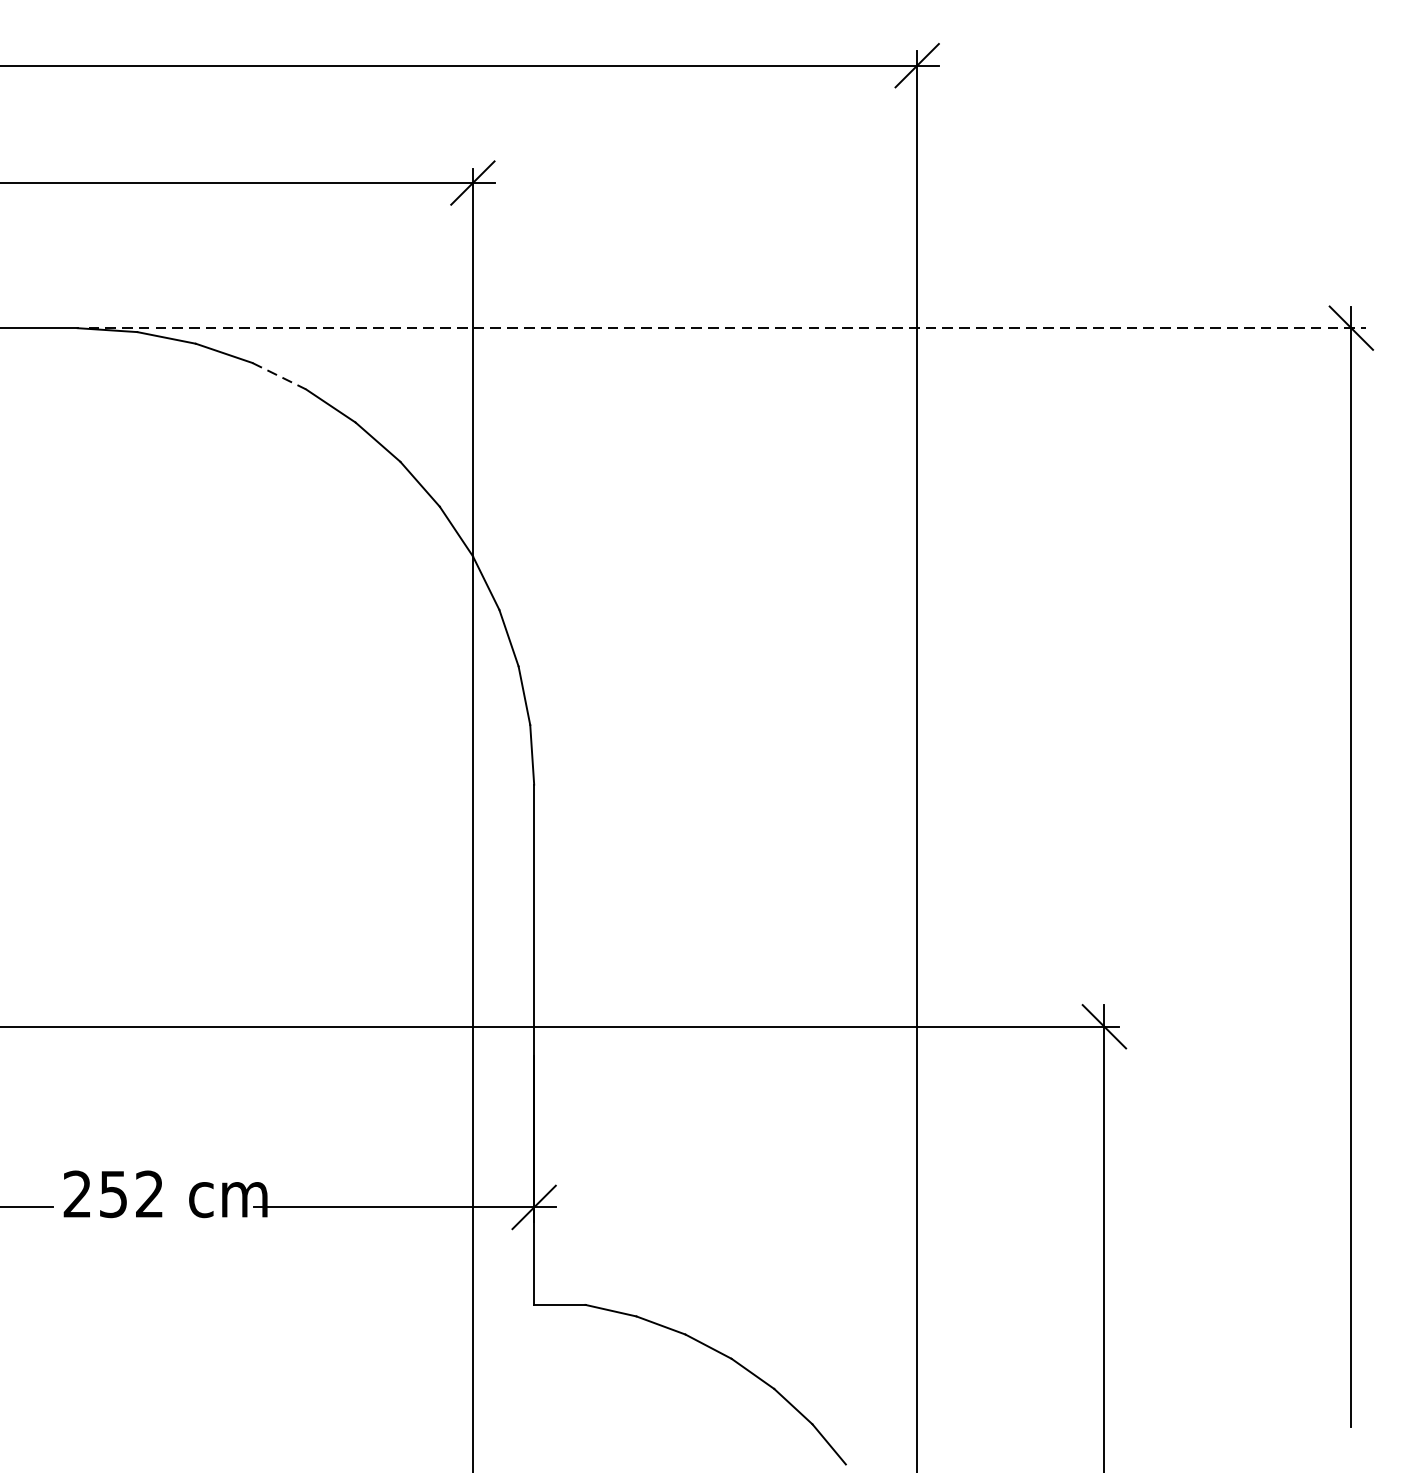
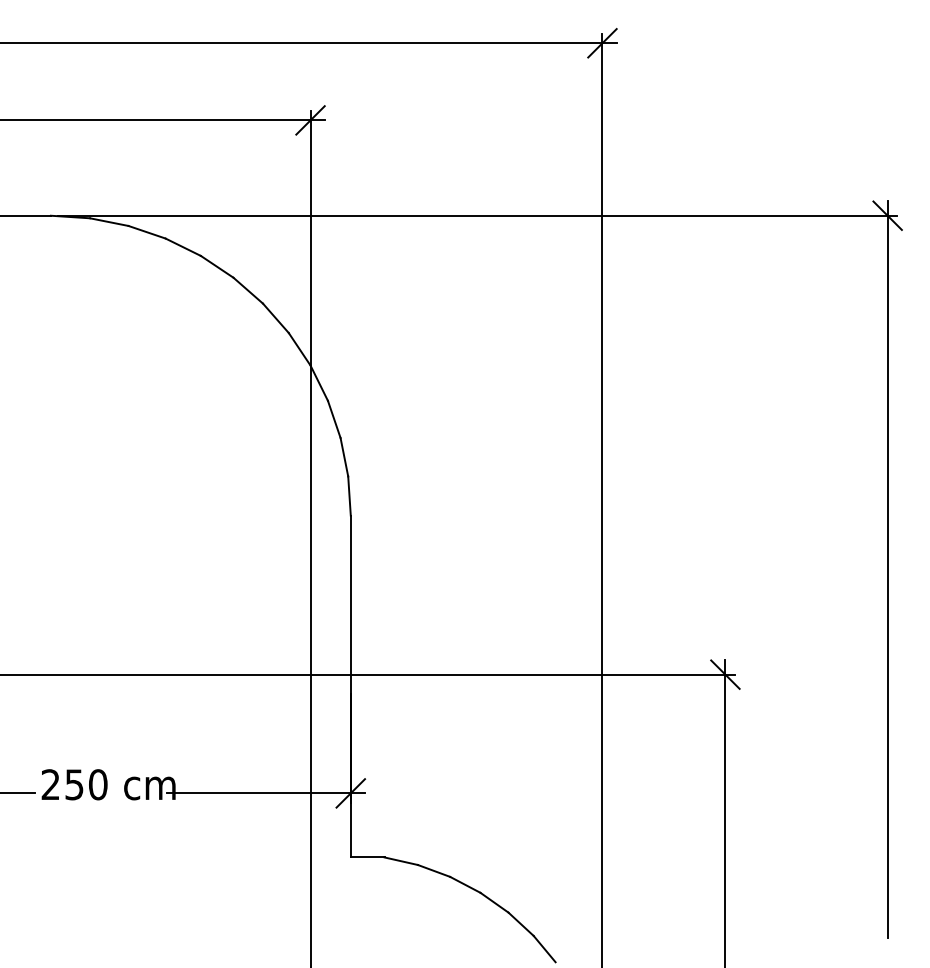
line: (727, 327) -> (477, 215), dashed -> solid
line: (279, 376) -> (183, 247), dashed -> solid
text: (150, 1193) -> (98, 784), 252 -> 250

